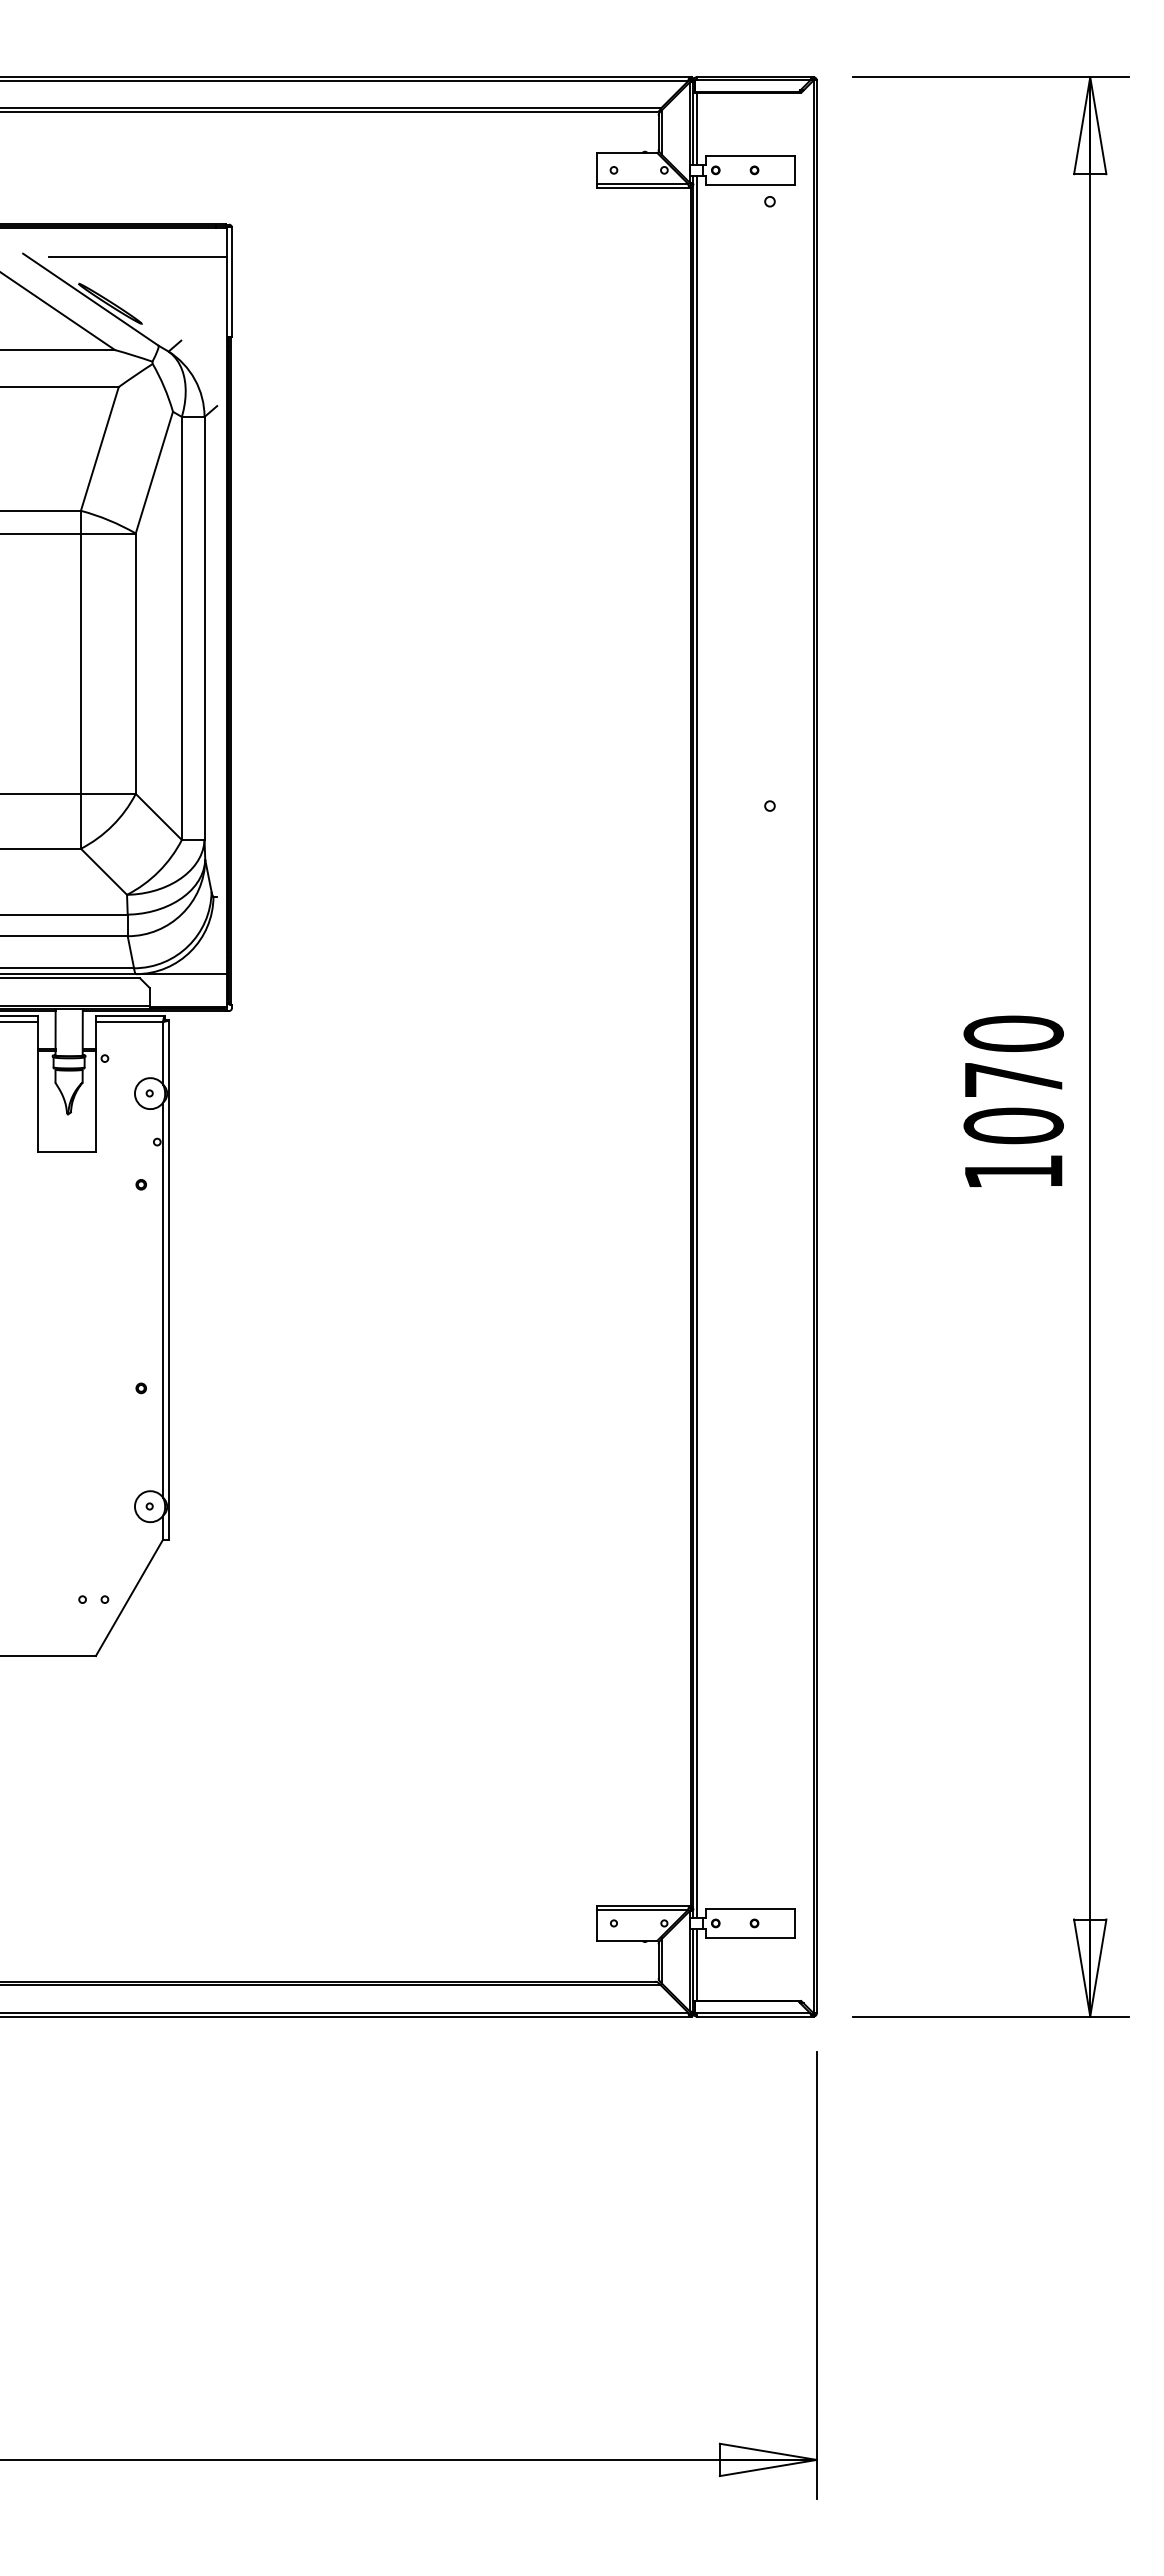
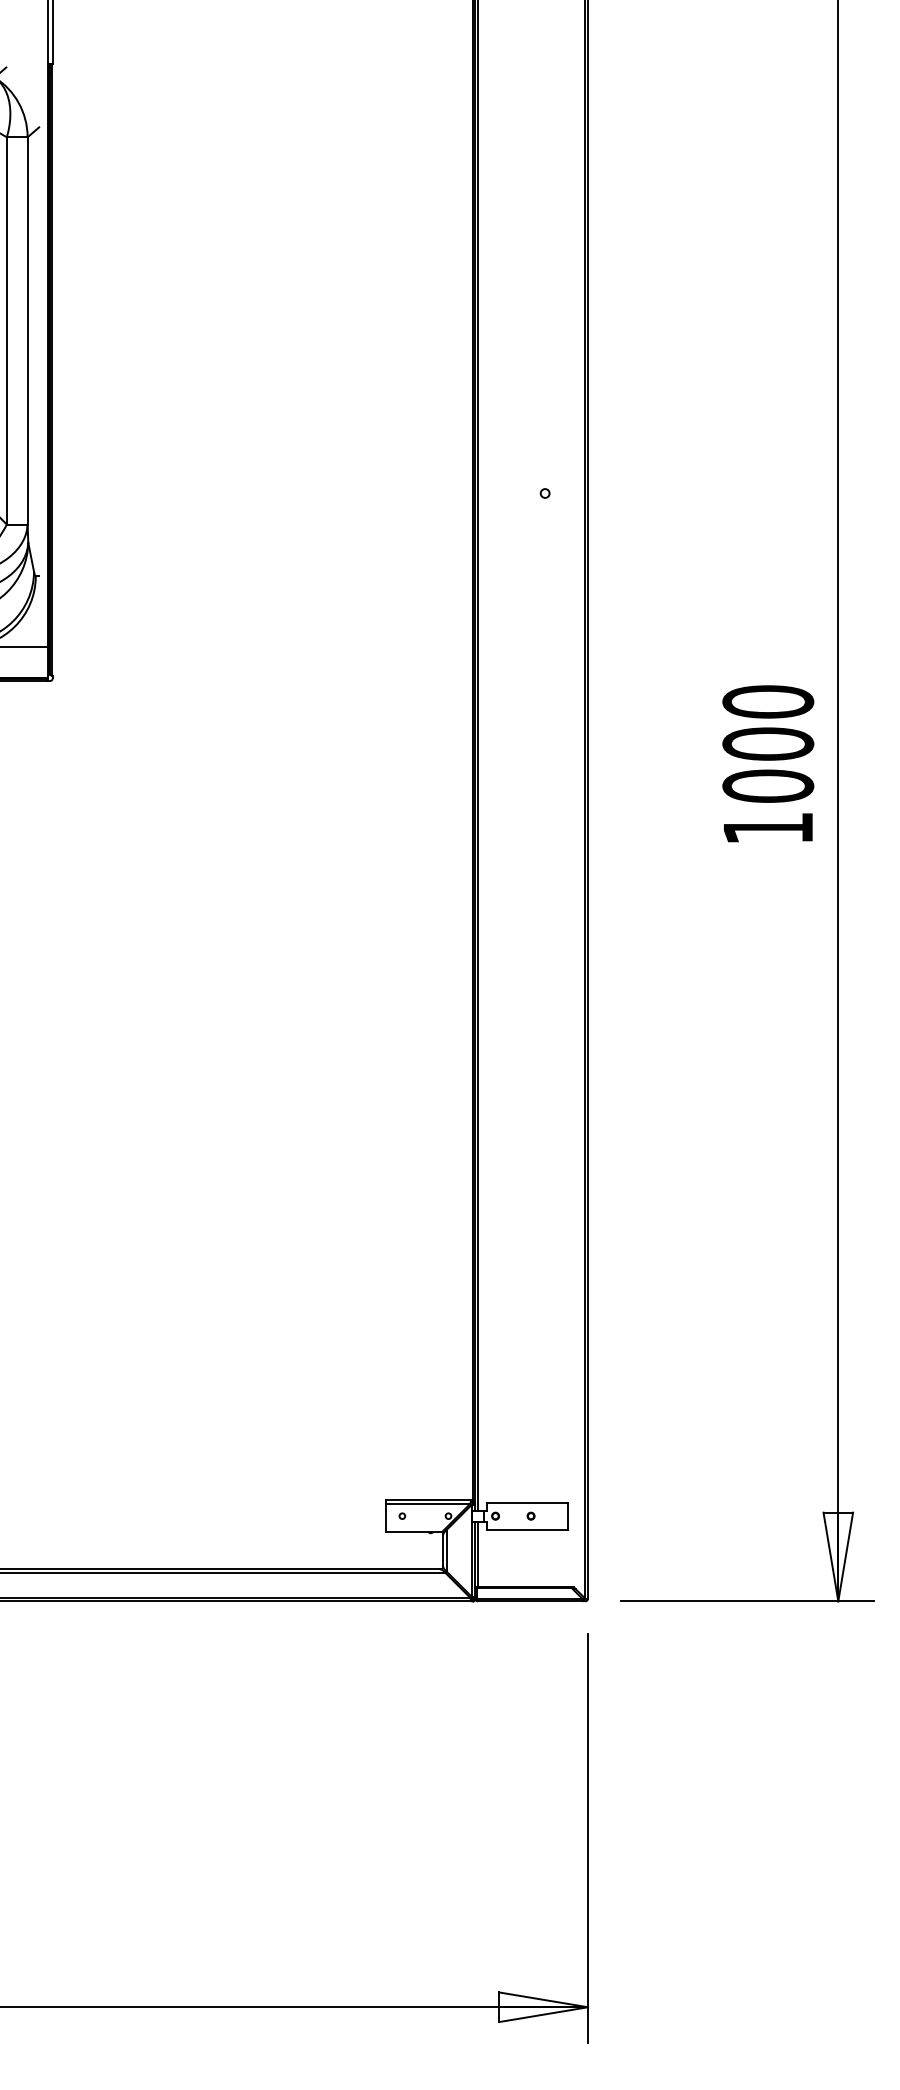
text: (1013, 1079) -> (768, 743), 1070 -> 1000

